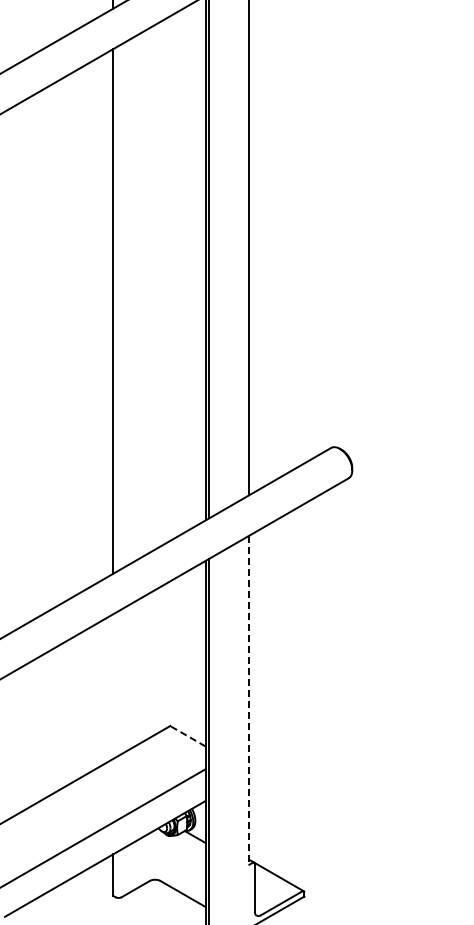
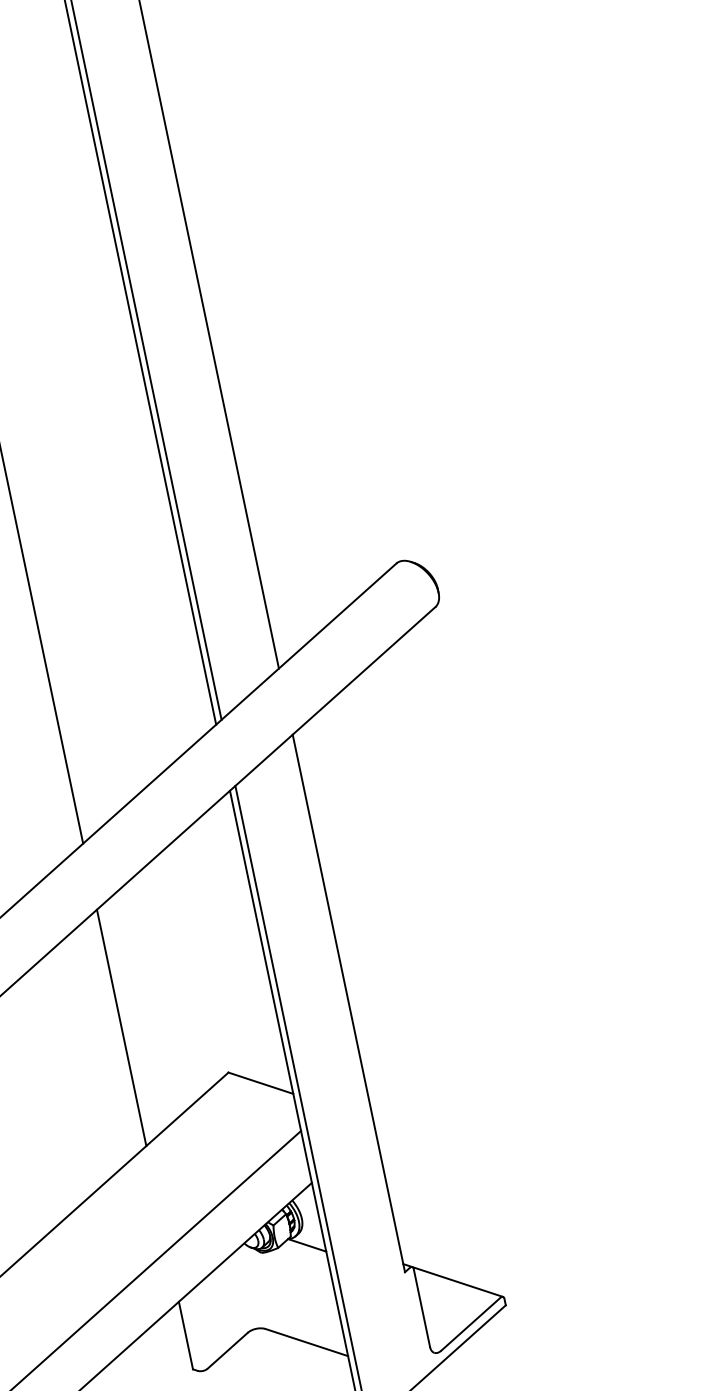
line: (113, 686) -> (122, 1027), added
line: (249, 700) -> (349, 1003), dashed -> solid
line: (187, 736) -> (260, 1083), dashed -> solid

